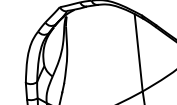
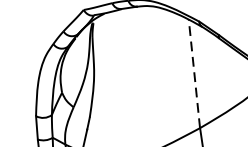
line: (138, 52) -> (194, 73), solid -> dashed

